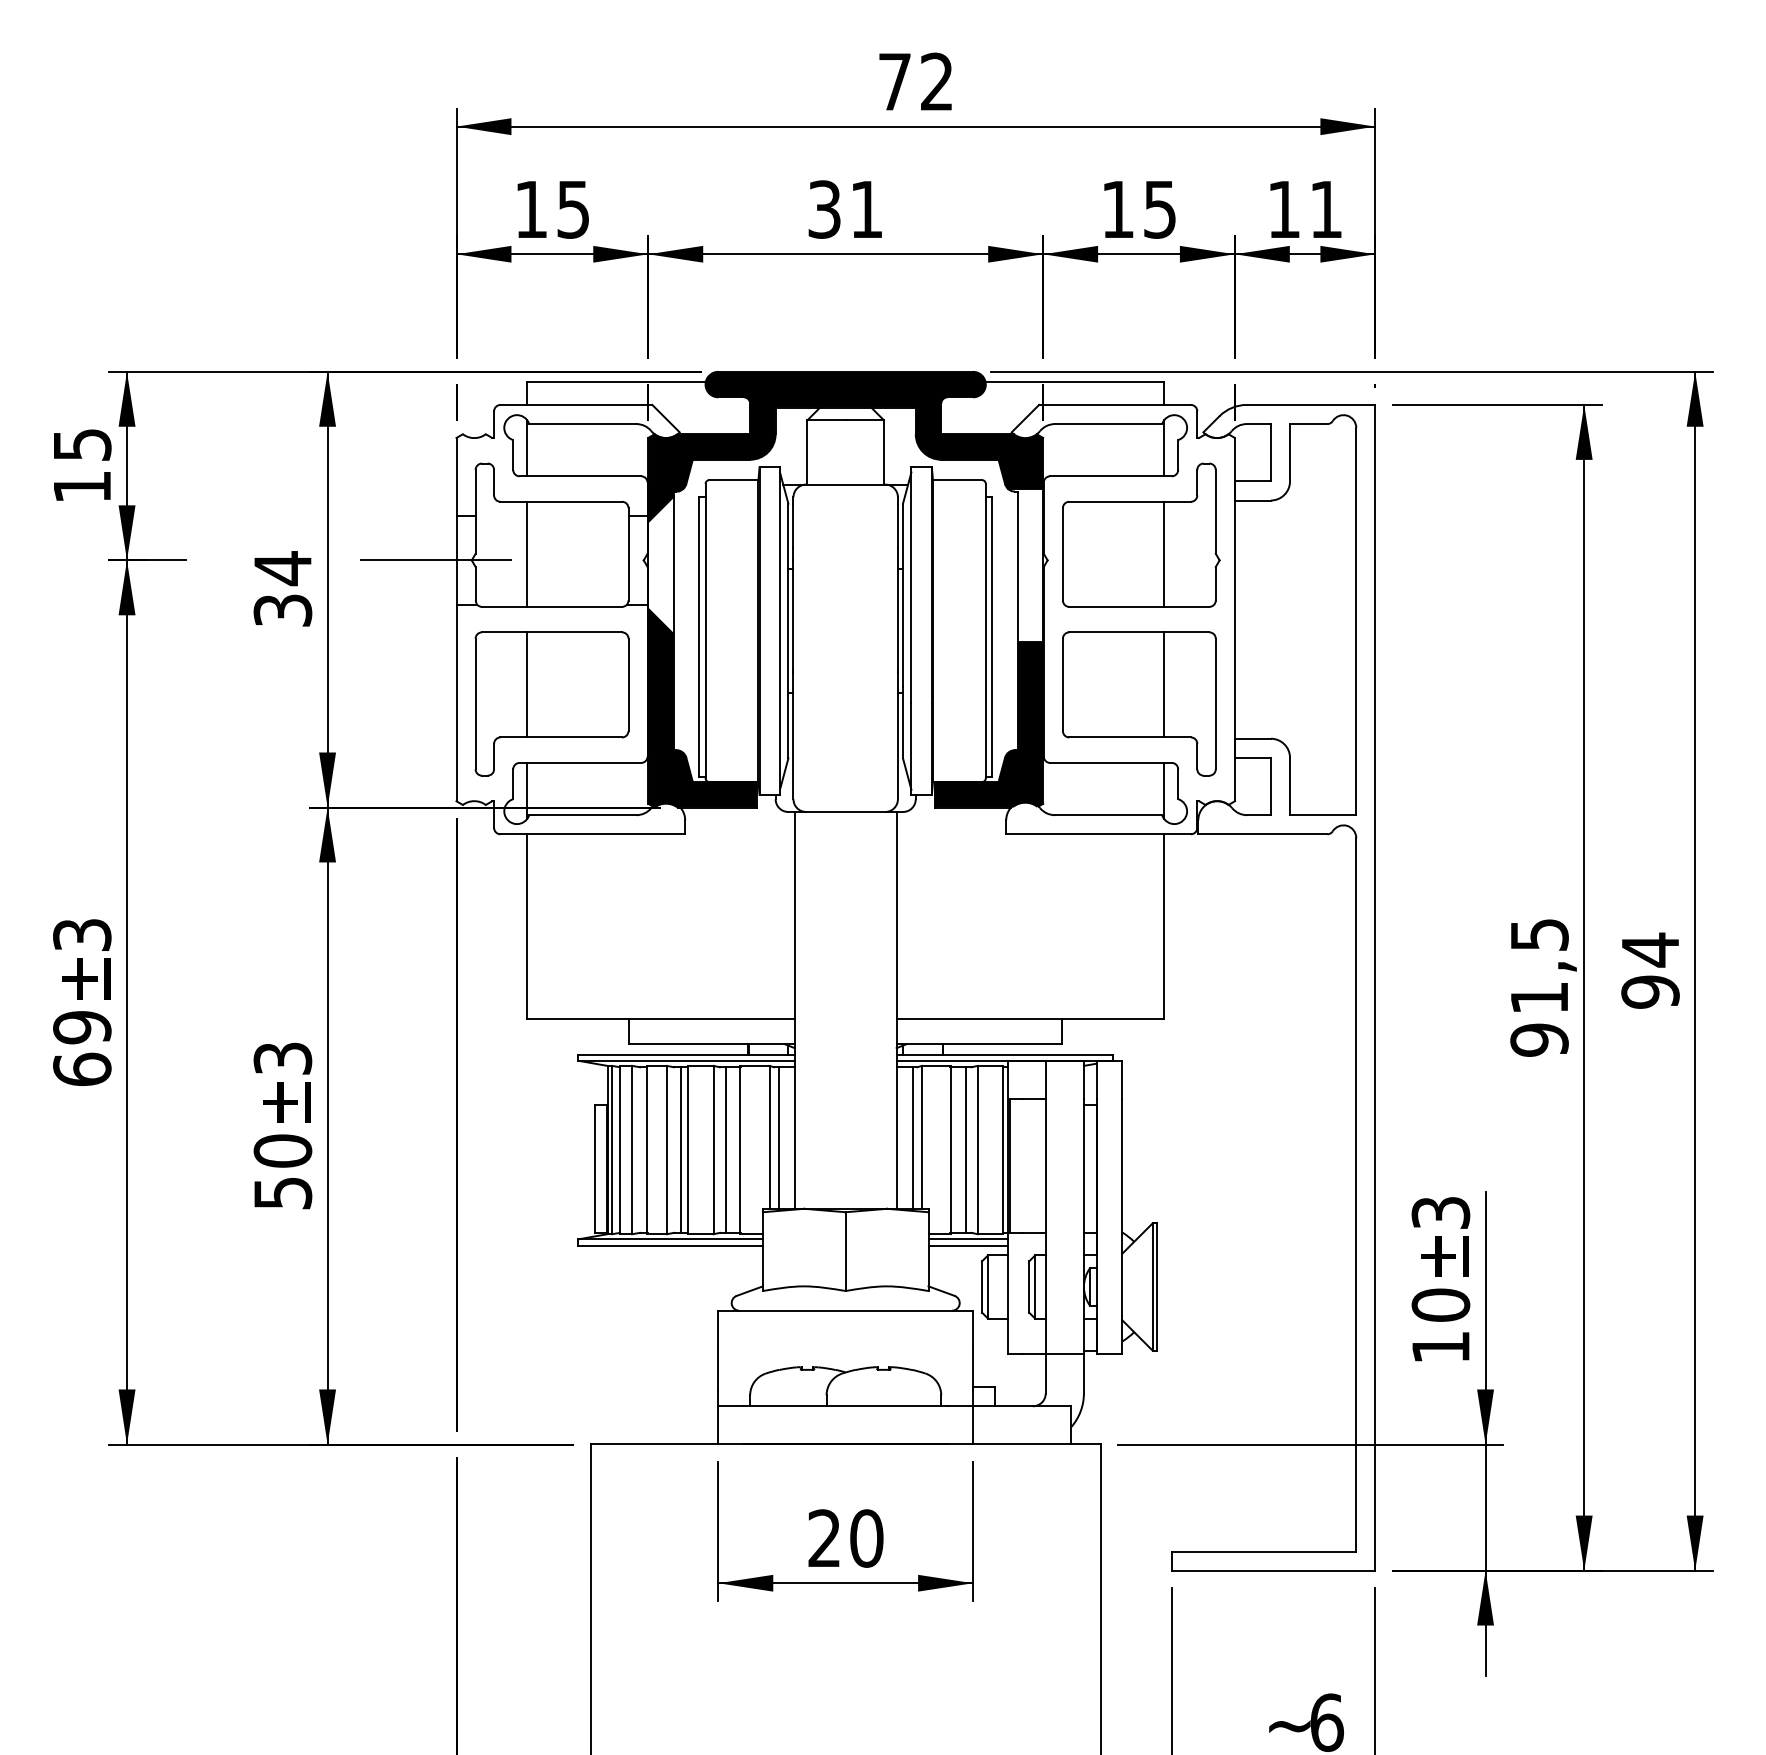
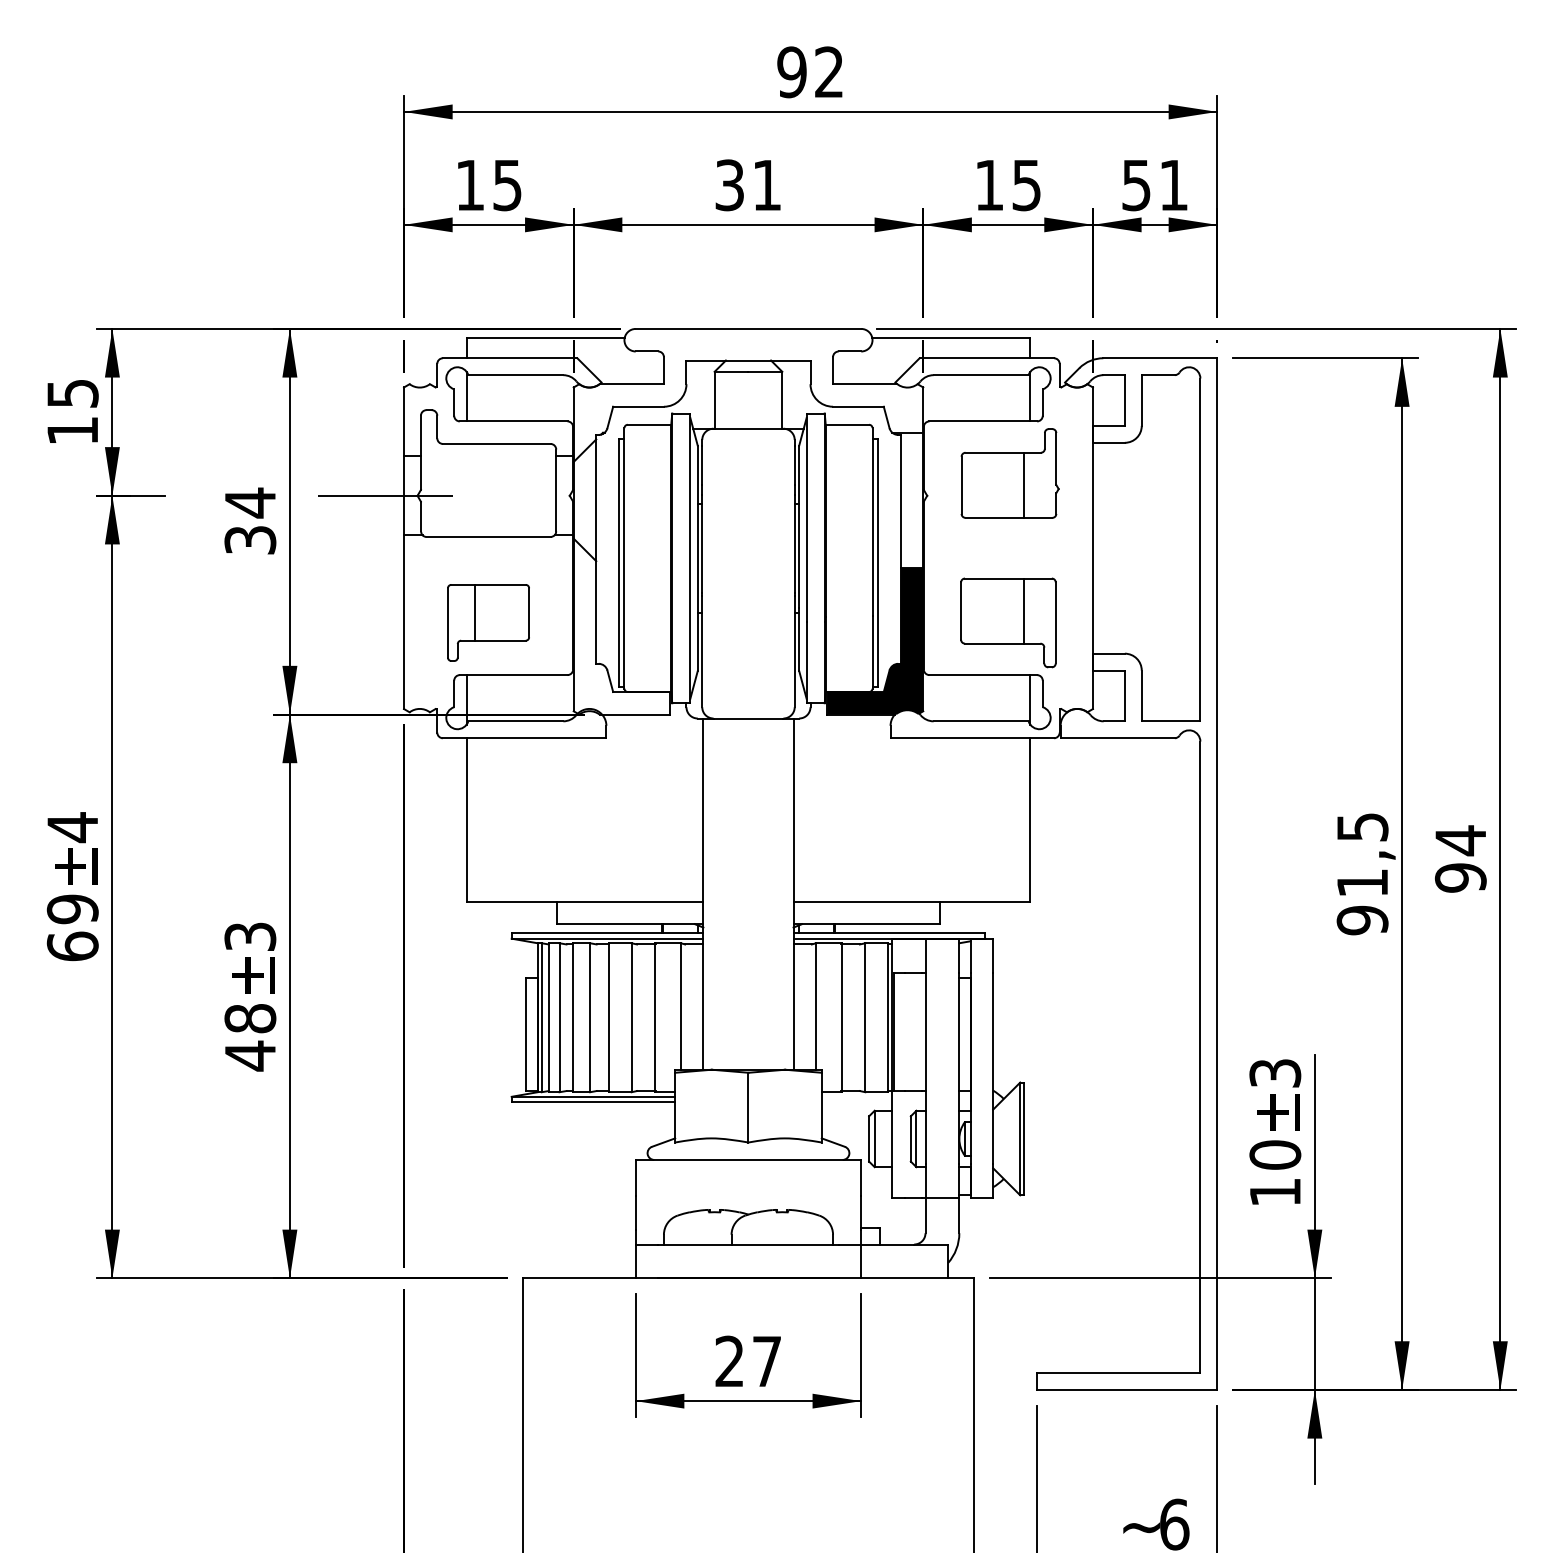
text: (894, 81) -> (791, 71), 72 -> 92
text: (1283, 209) -> (1135, 185), 11 -> 51
fill: (845, 446) -> (748, 395), removed
part: (1141, 534) -> (1010, 472), size x0.7
line: (527, 553) -> (466, 489), removed
part: (551, 703) -> (488, 622), size x0.6
part: (1139, 703) -> (1008, 622), size x0.7
fill: (702, 707) -> (621, 626), removed
text: (82, 934) -> (72, 826), 3 -> 4
line: (778, 1137) -> (689, 1006), removed
line: (912, 1137) -> (807, 1006), removed
line: (681, 1149) -> (603, 1017), removed
line: (725, 1149) -> (642, 1017), removed
line: (965, 1149) -> (854, 1017), removed
text: (283, 1172) -> (250, 1037), 50 -> 48
line: (967, 1239) -> (856, 1096), removed
line: (967, 1245) -> (856, 1102), removed
text: (866, 1538) -> (766, 1361), 20 -> 27

